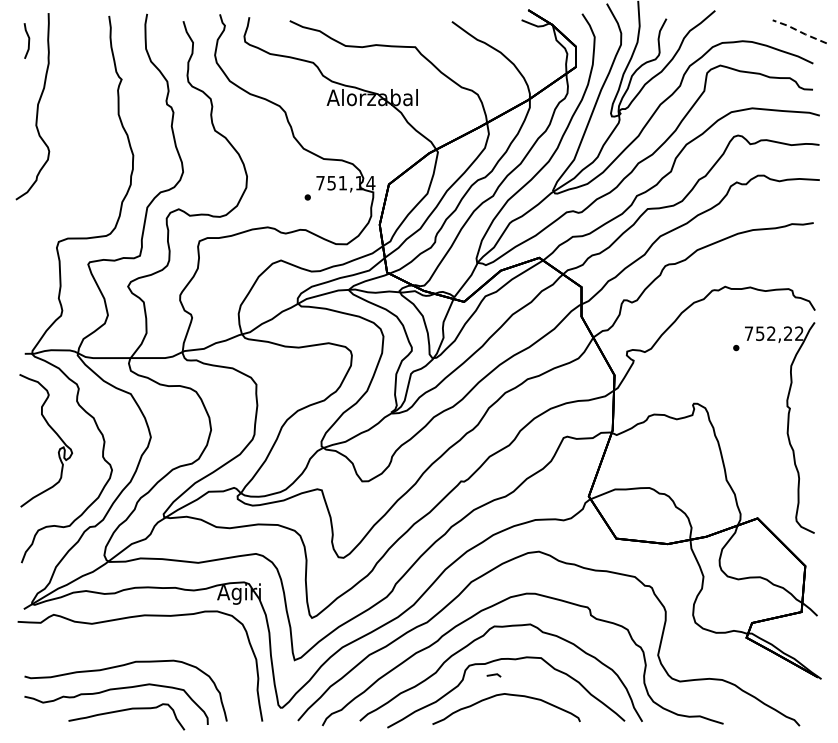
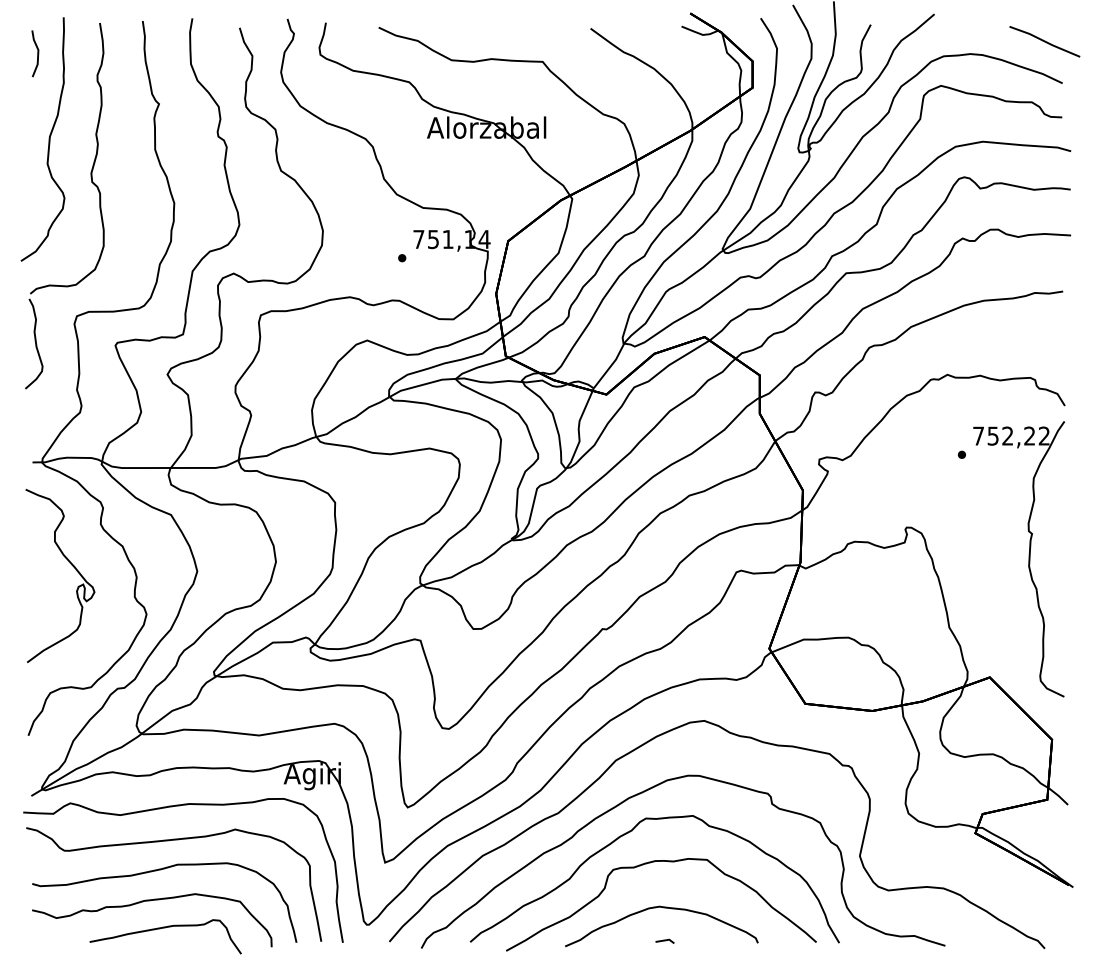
line: (799, 31) -> (1044, 41), dashed -> solid
part: (75, 157) -> (98, 205), added
curve: (127, 644) -> (166, 842), added
line: (493, 675) -> (664, 941), moved

